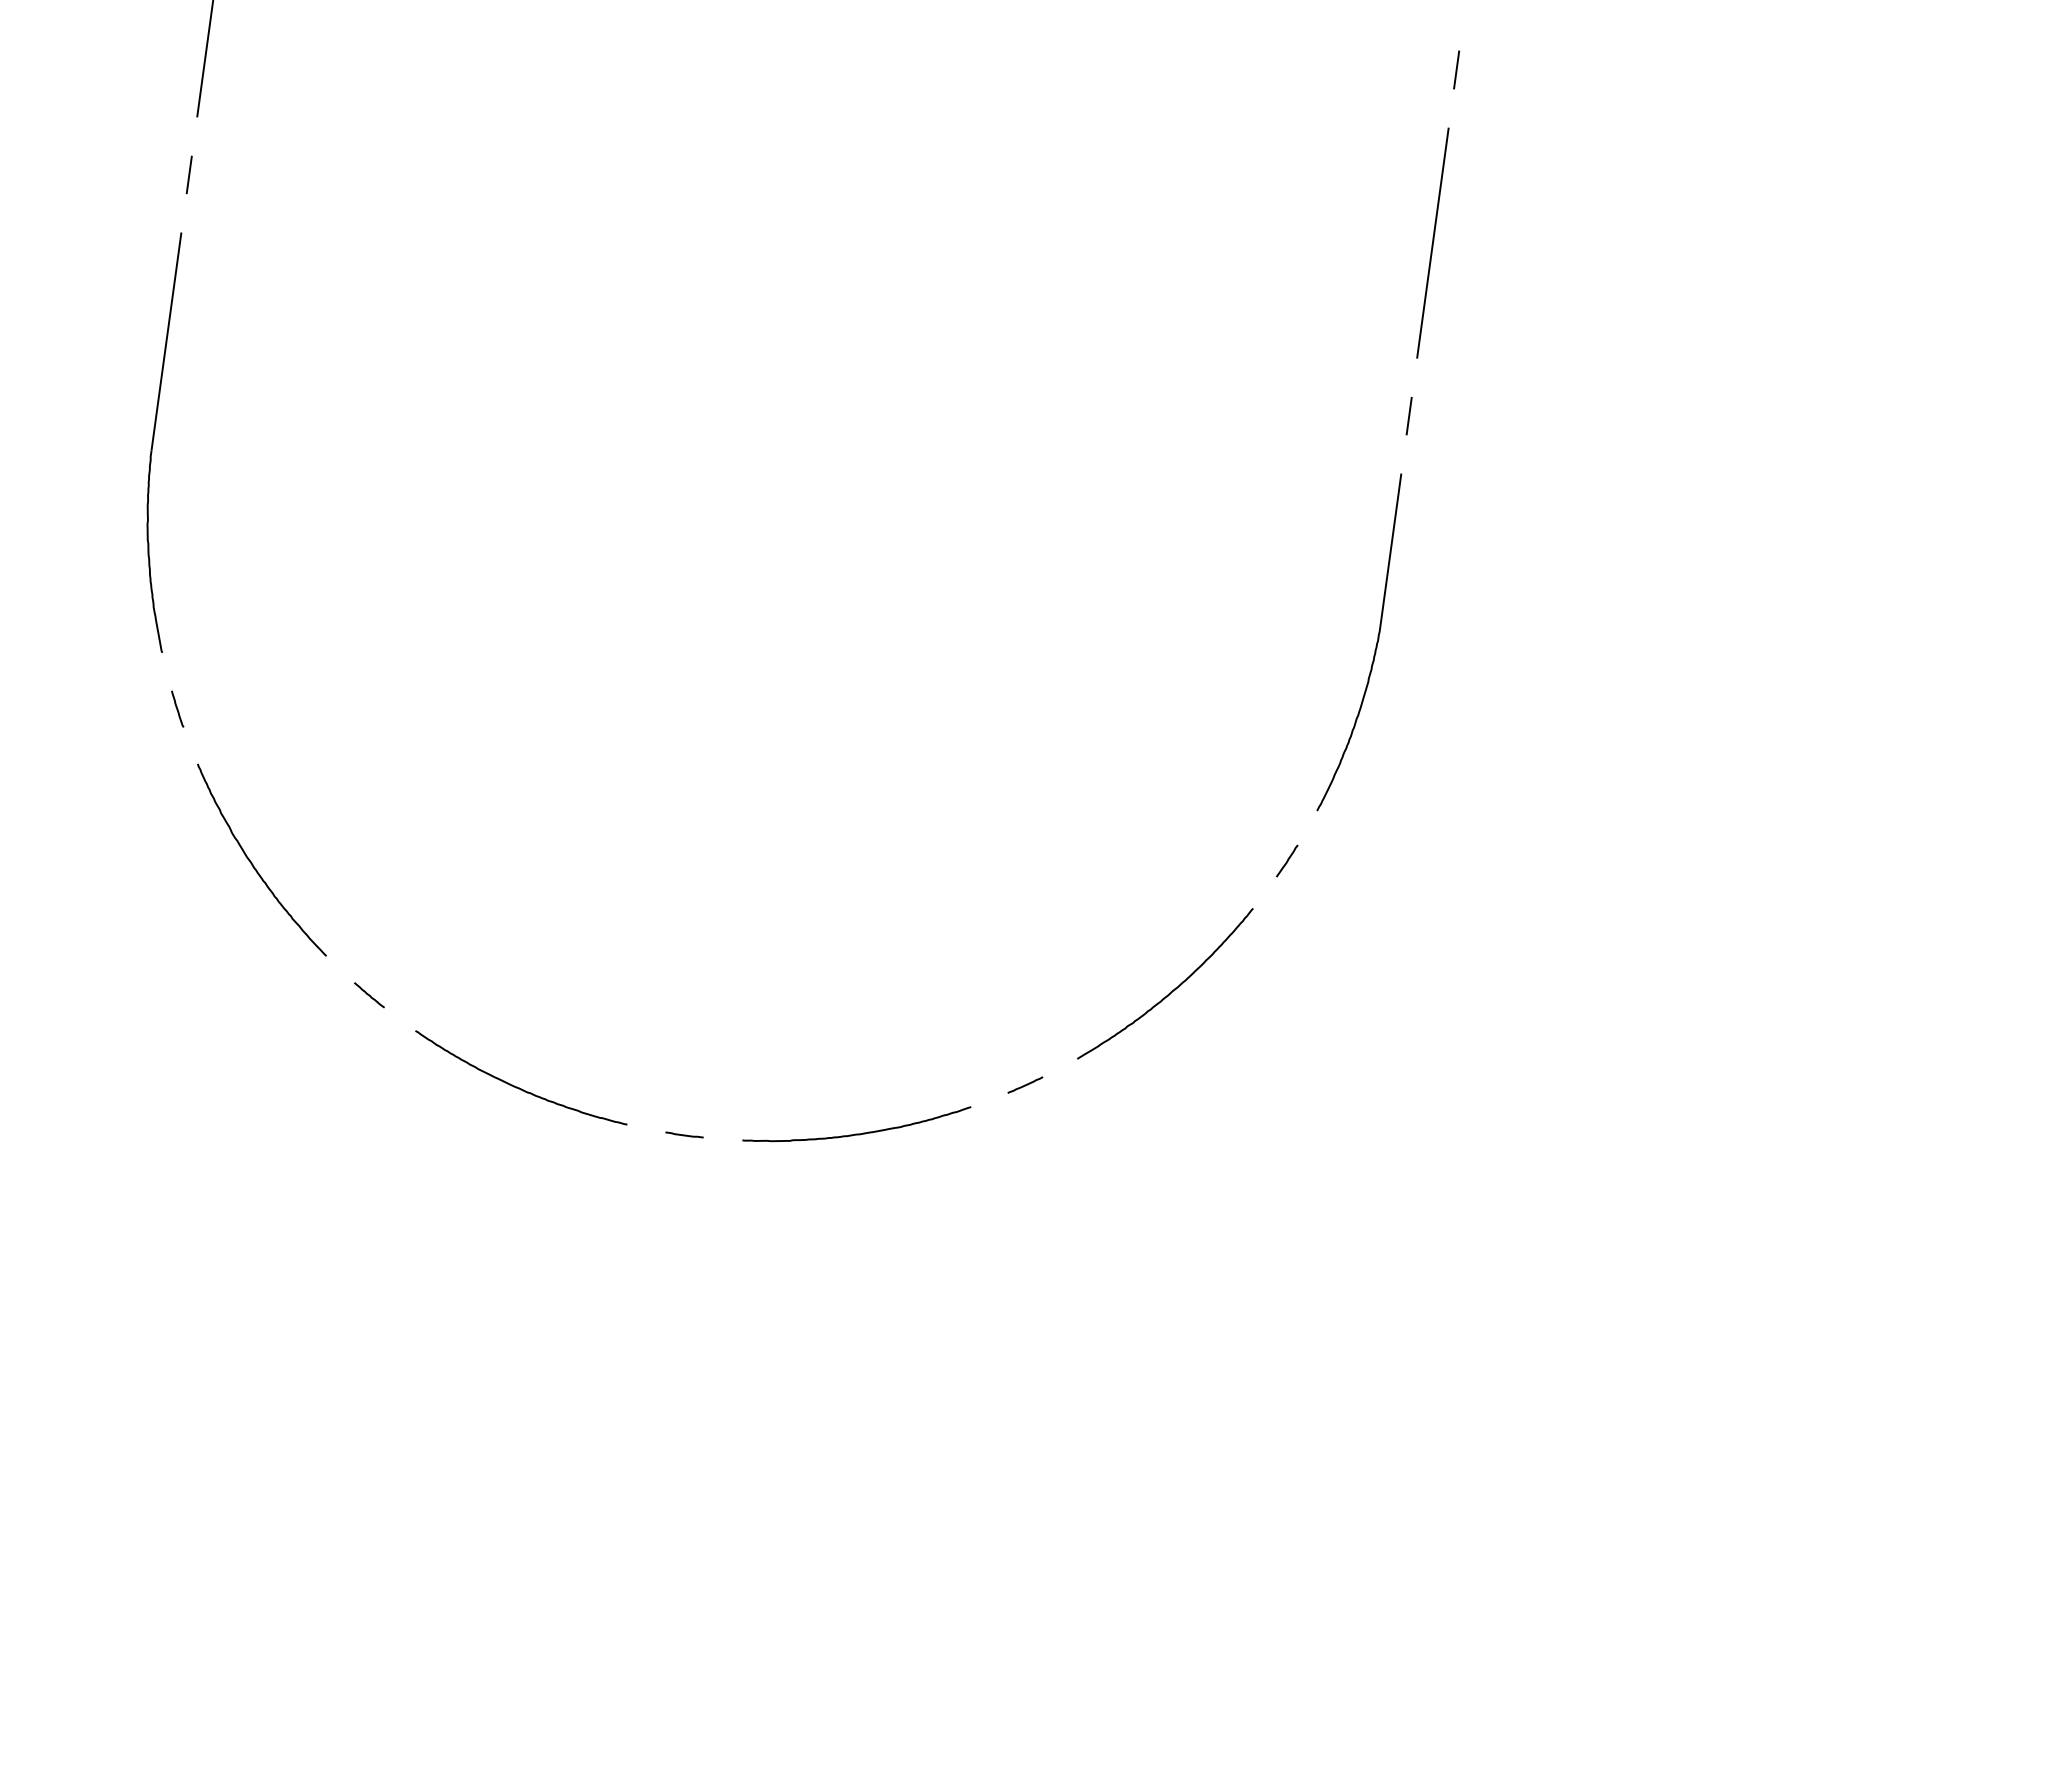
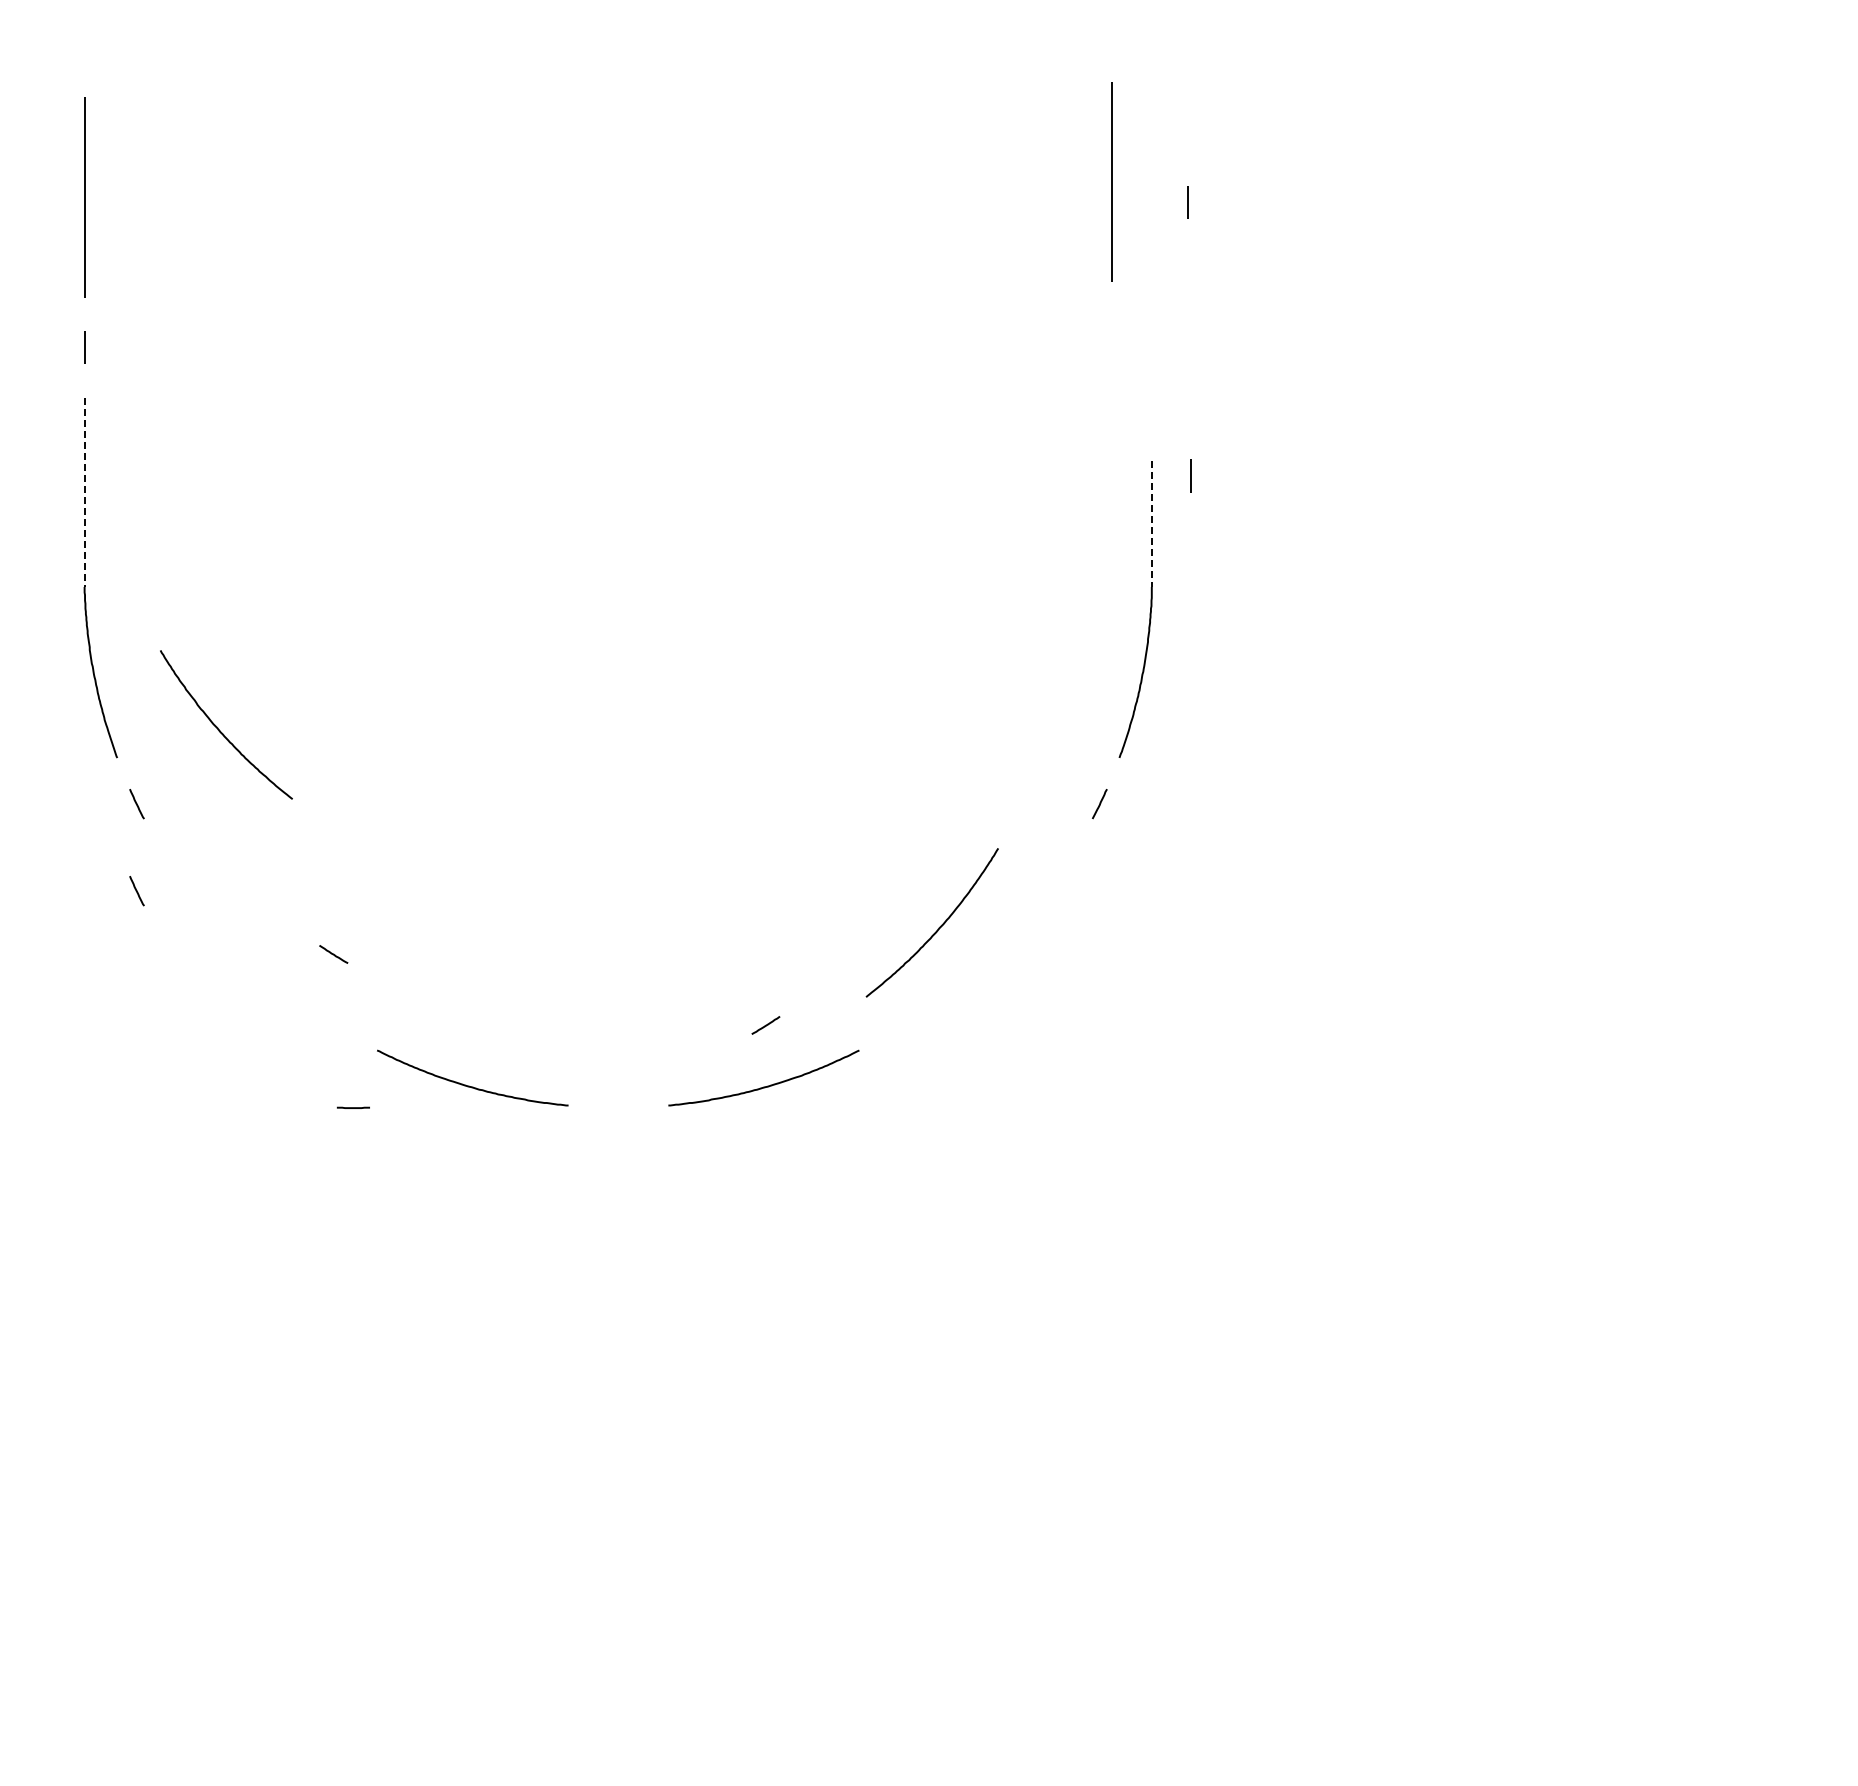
line: (1456, 69) -> (1187, 202), moved
line: (1432, 242) -> (1111, 181), moved
line: (166, 341) -> (84, 492), solid -> dashed
line: (1408, 415) -> (1190, 475), moved
line: (1390, 547) -> (1151, 524), solid -> dashed
line: (163, 809) -> (136, 891), added
curve: (254, 865) -> (220, 730), moved
curve: (1171, 990) -> (938, 927), moved
line: (369, 995) -> (333, 954), moved
line: (1024, 1085) -> (765, 1025), moved
line: (684, 1134) -> (353, 1107), moved

